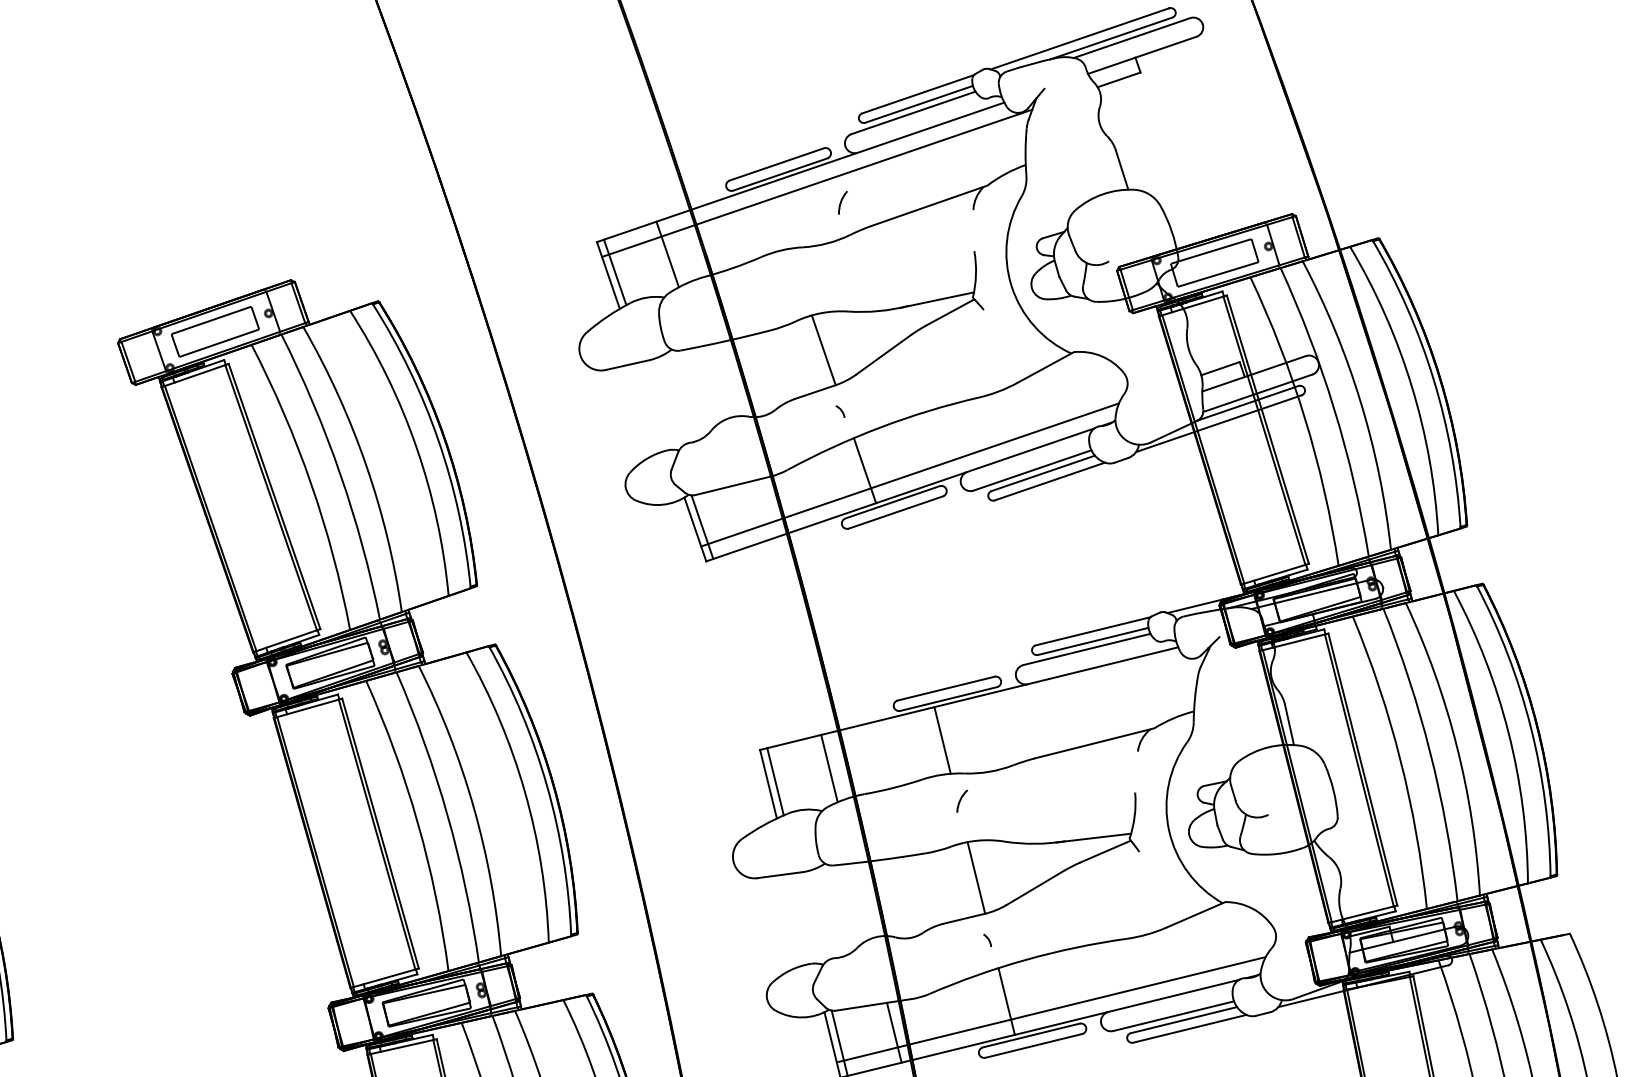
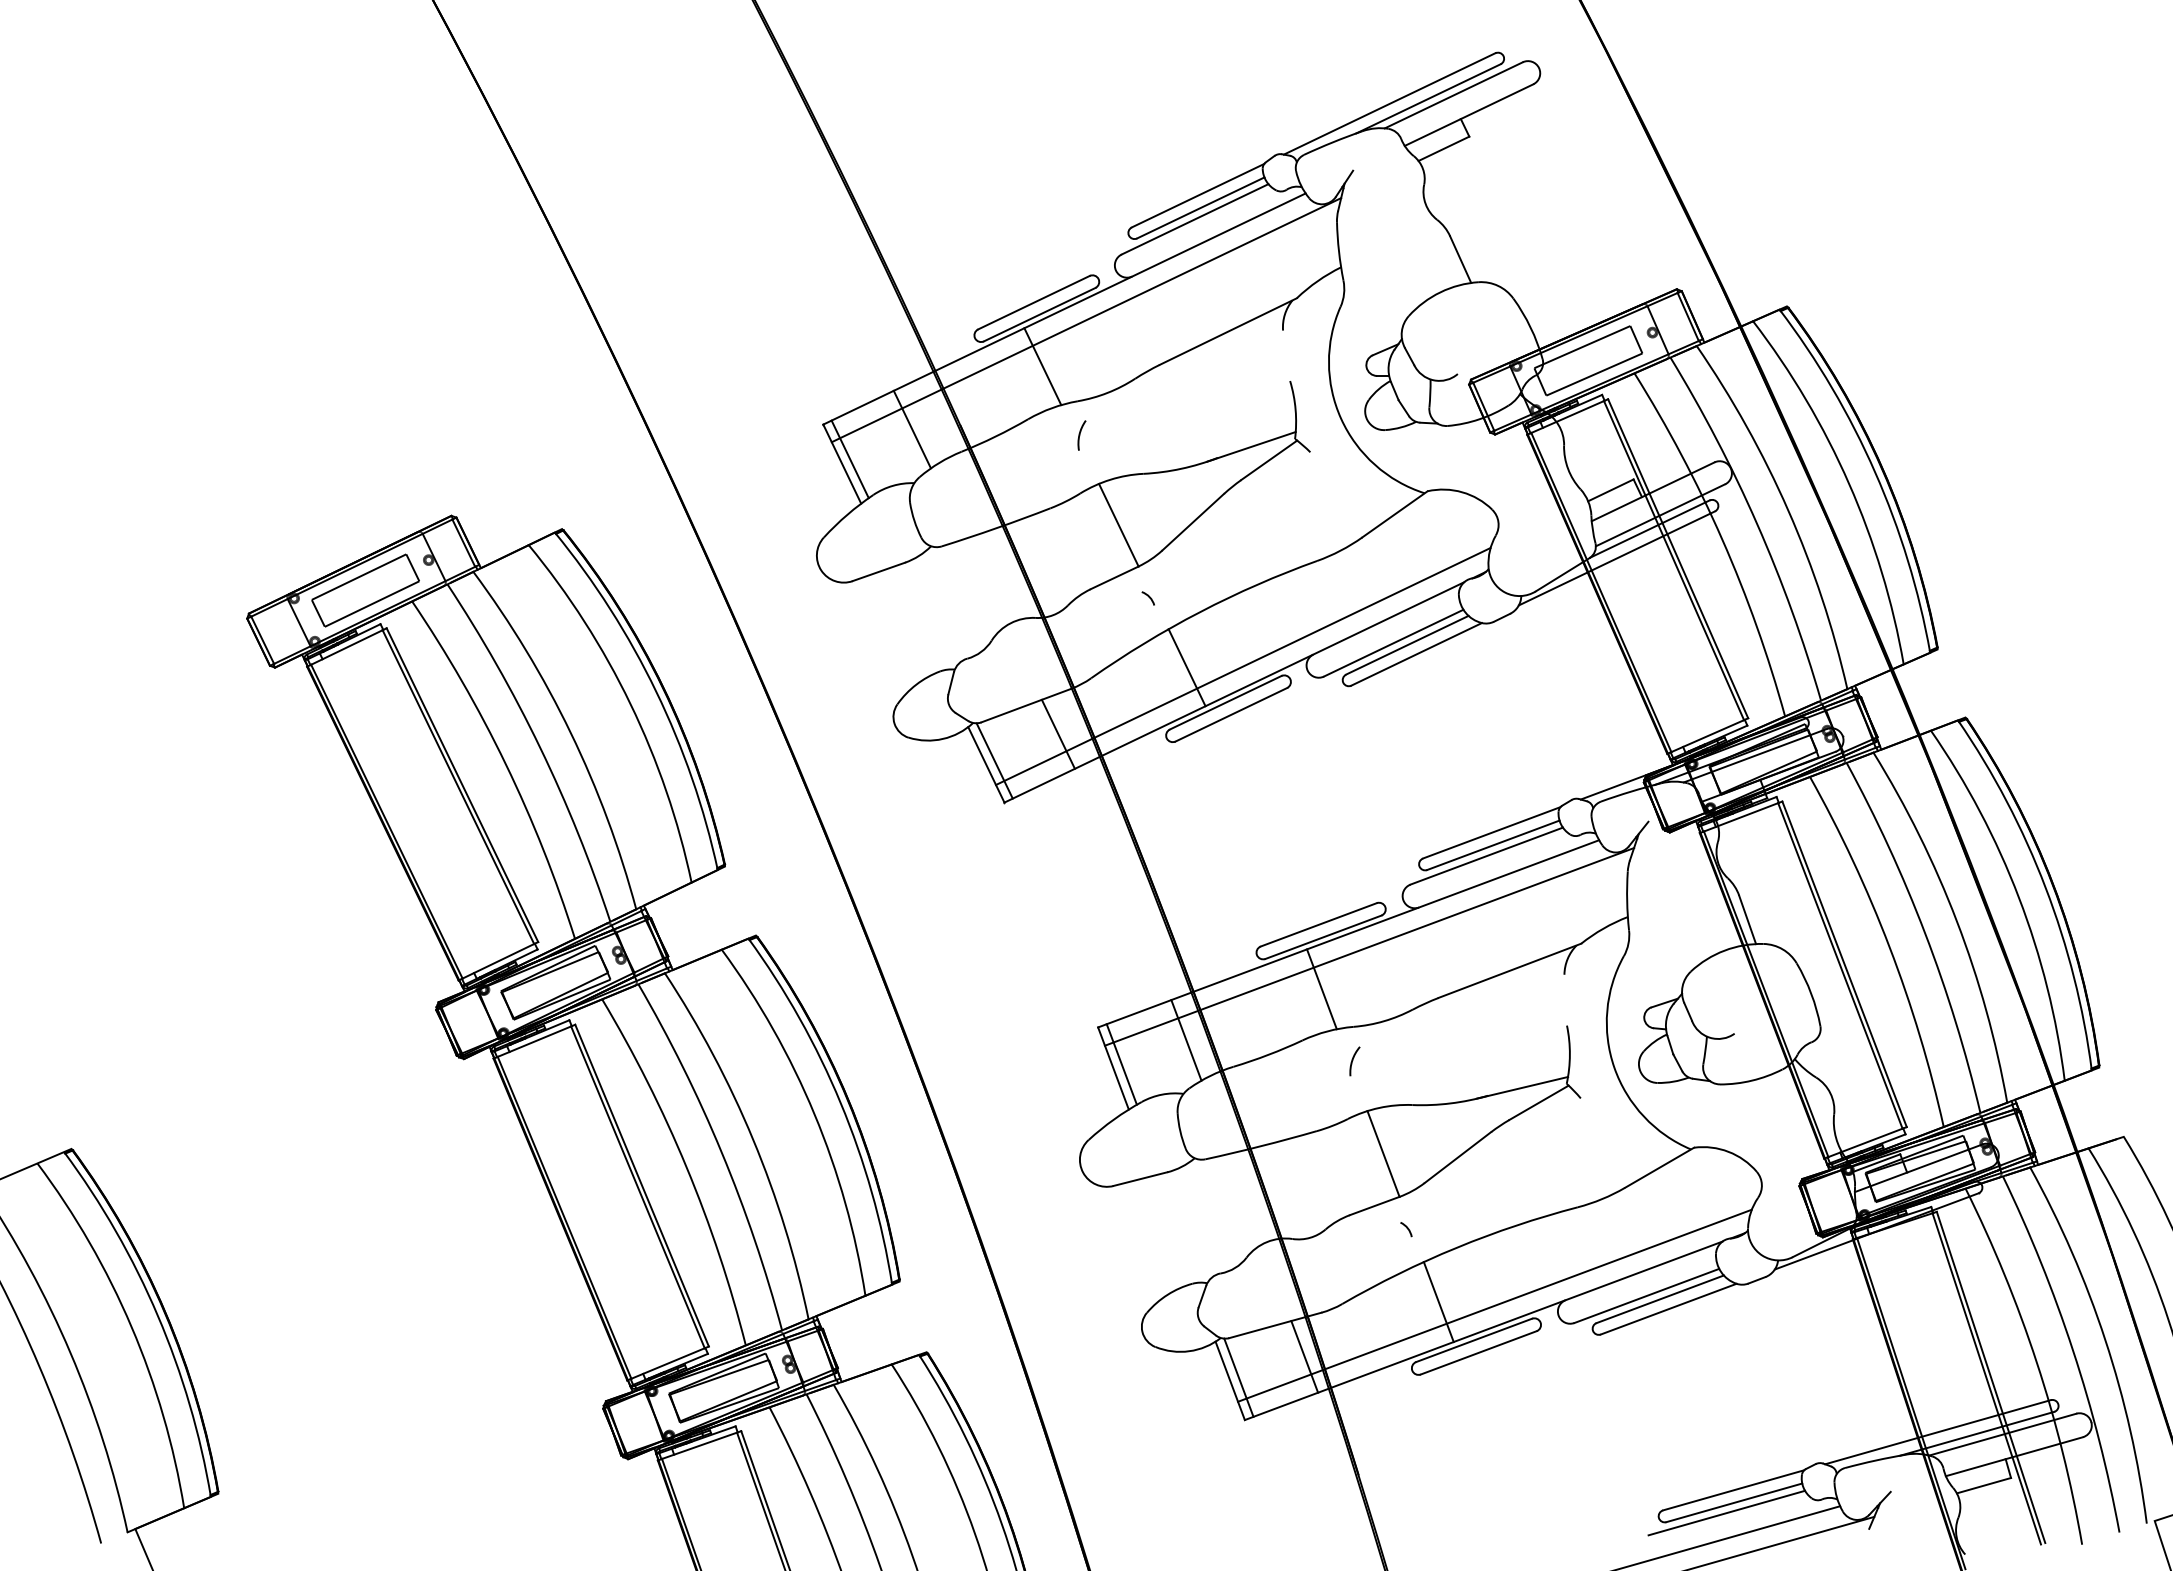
arc: (841, 202) -> (1080, 435), moved
line: (777, 216) -> (1042, 366), added
line: (755, 511) -> (1057, 733), added
line: (984, 710) -> (1369, 946), added

